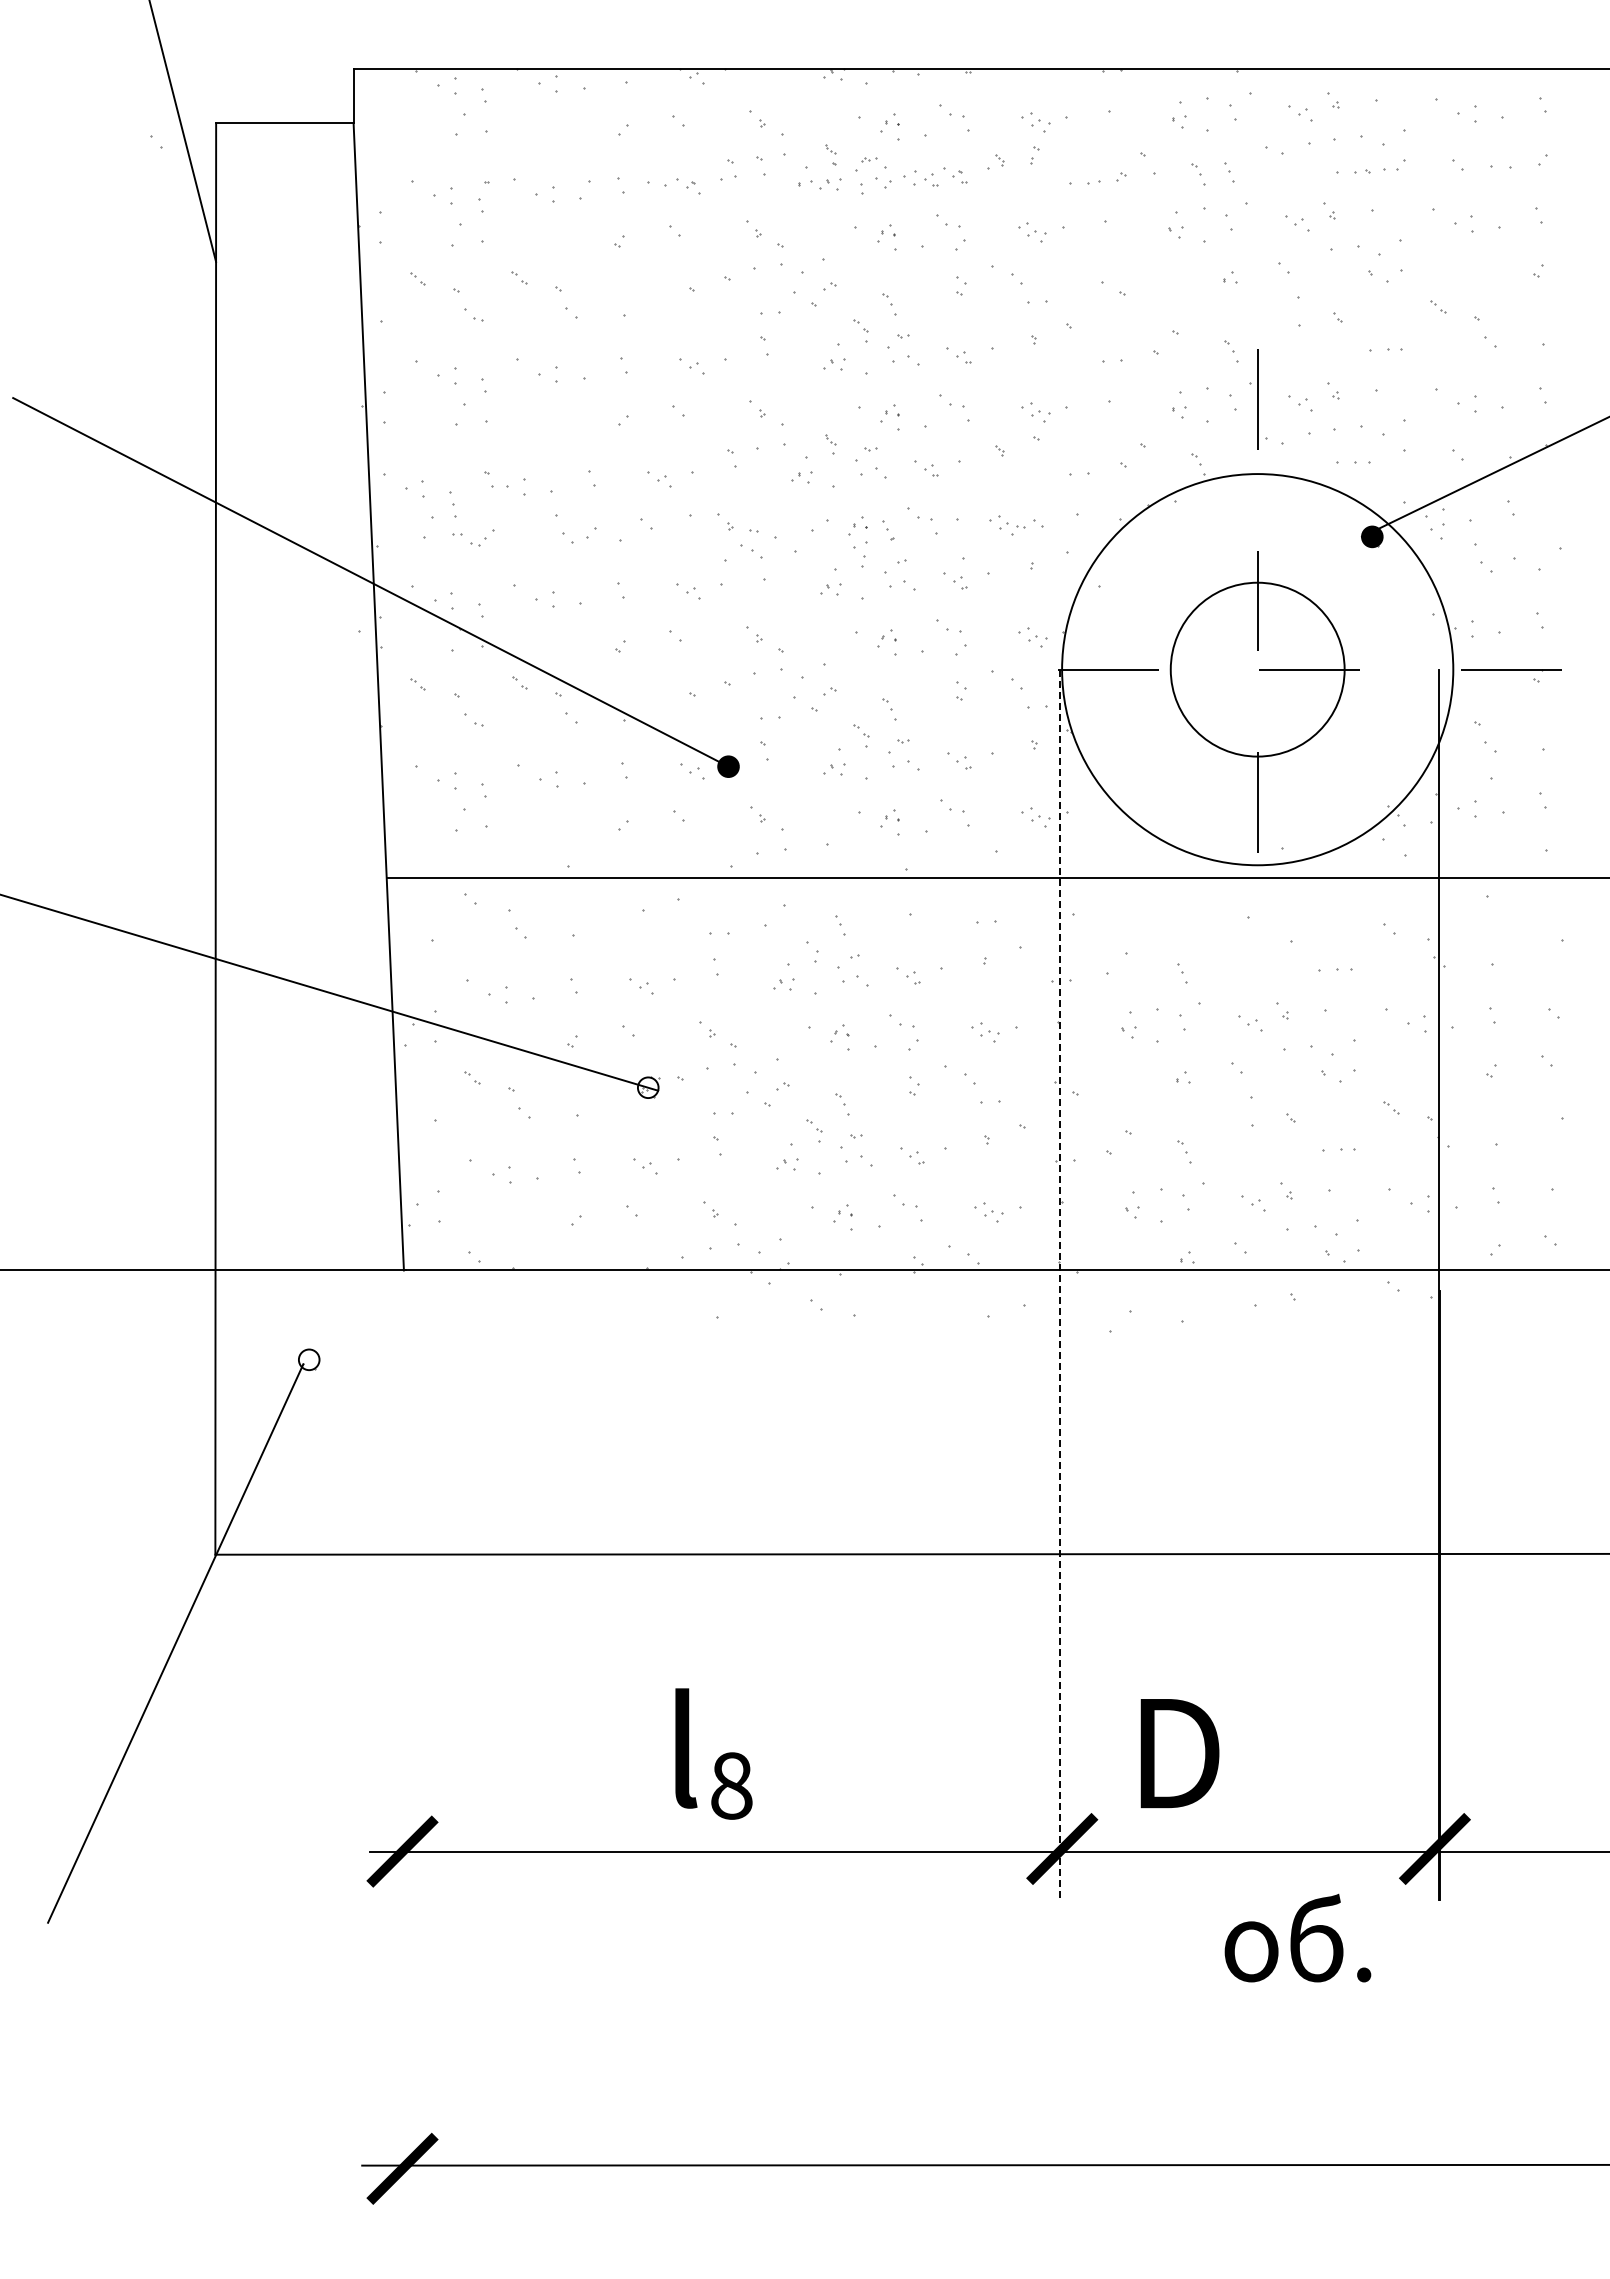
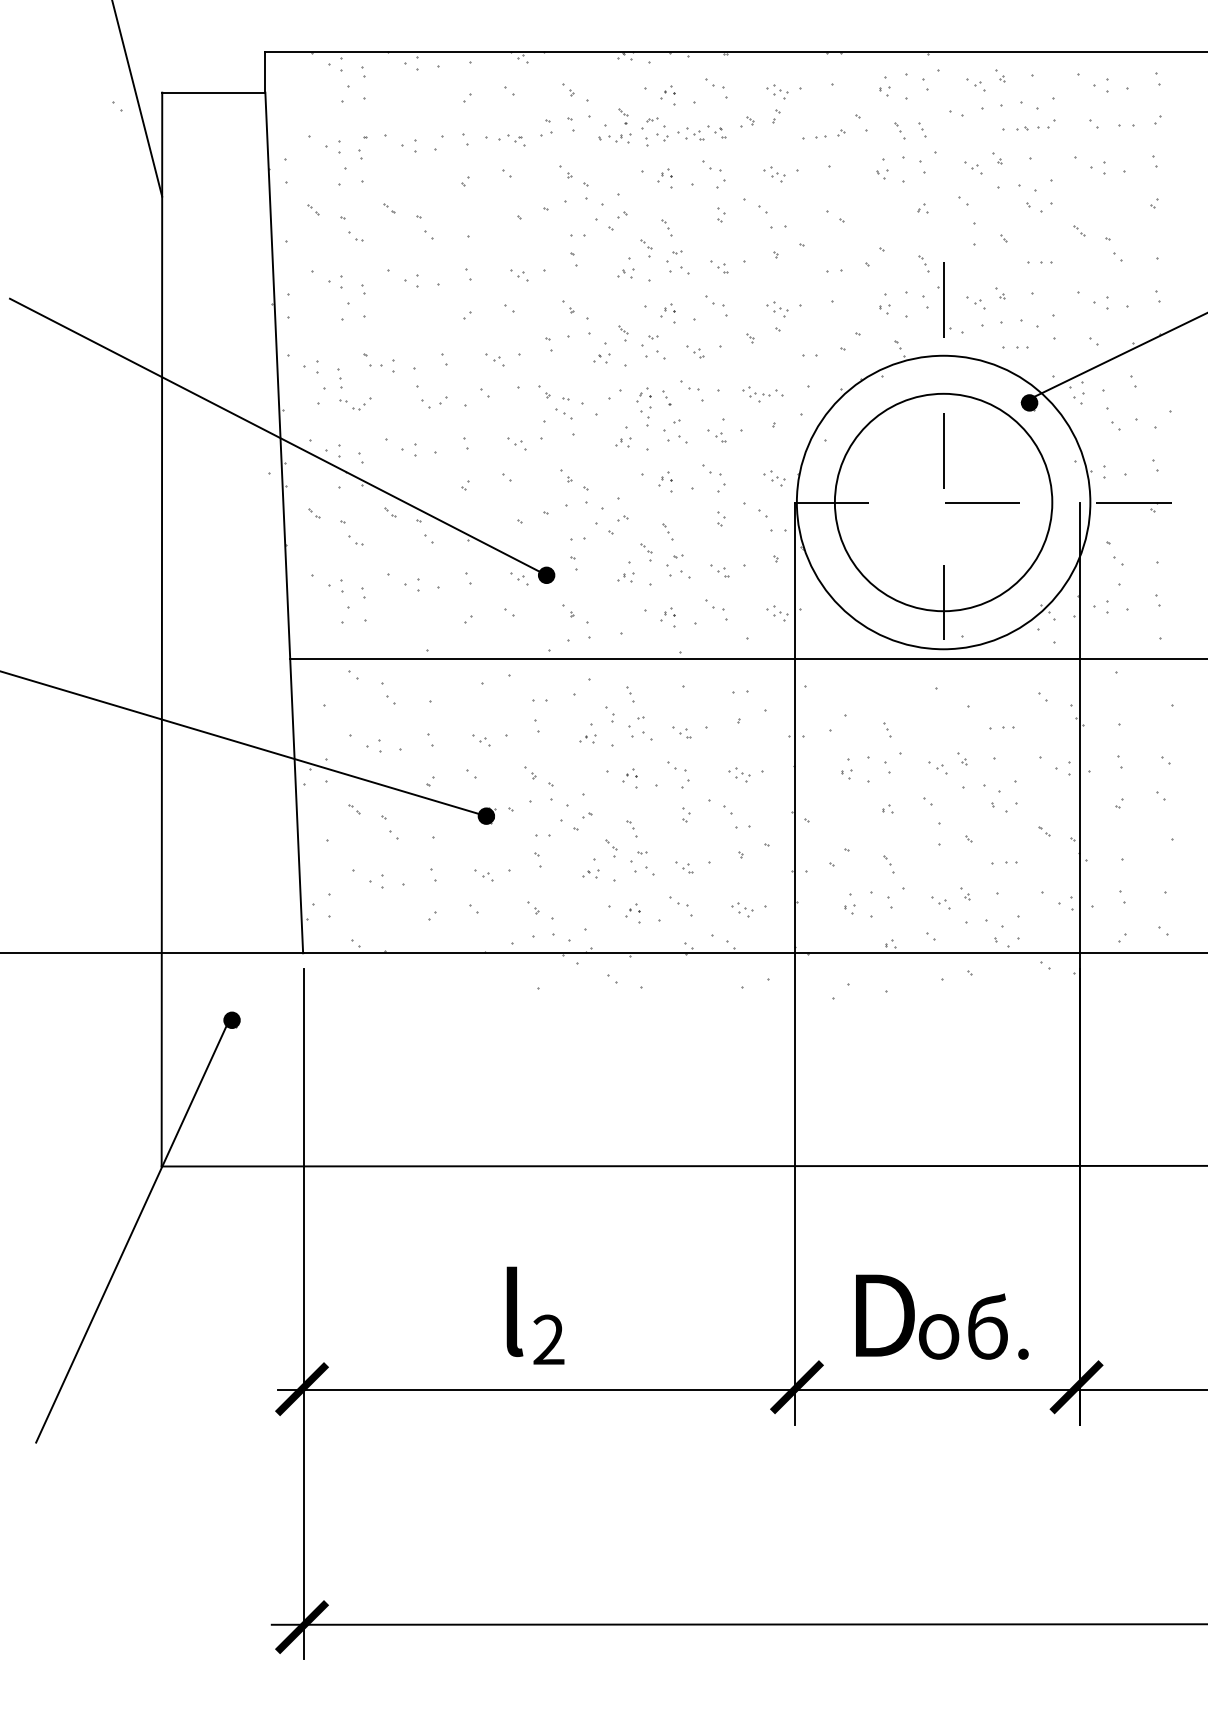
circle: (1257, 669) -> (943, 502), size x1.67
fill: (647, 1087) -> (485, 815), added
line: (1059, 1284) -> (794, 963), dashed -> solid
fill: (308, 1359) -> (231, 1020), added
line: (405, 1750) -> (304, 1313), added
text: (731, 1785) -> (548, 1339), 8 -> 2
text: (1297, 1937) -> (973, 1326), moved

